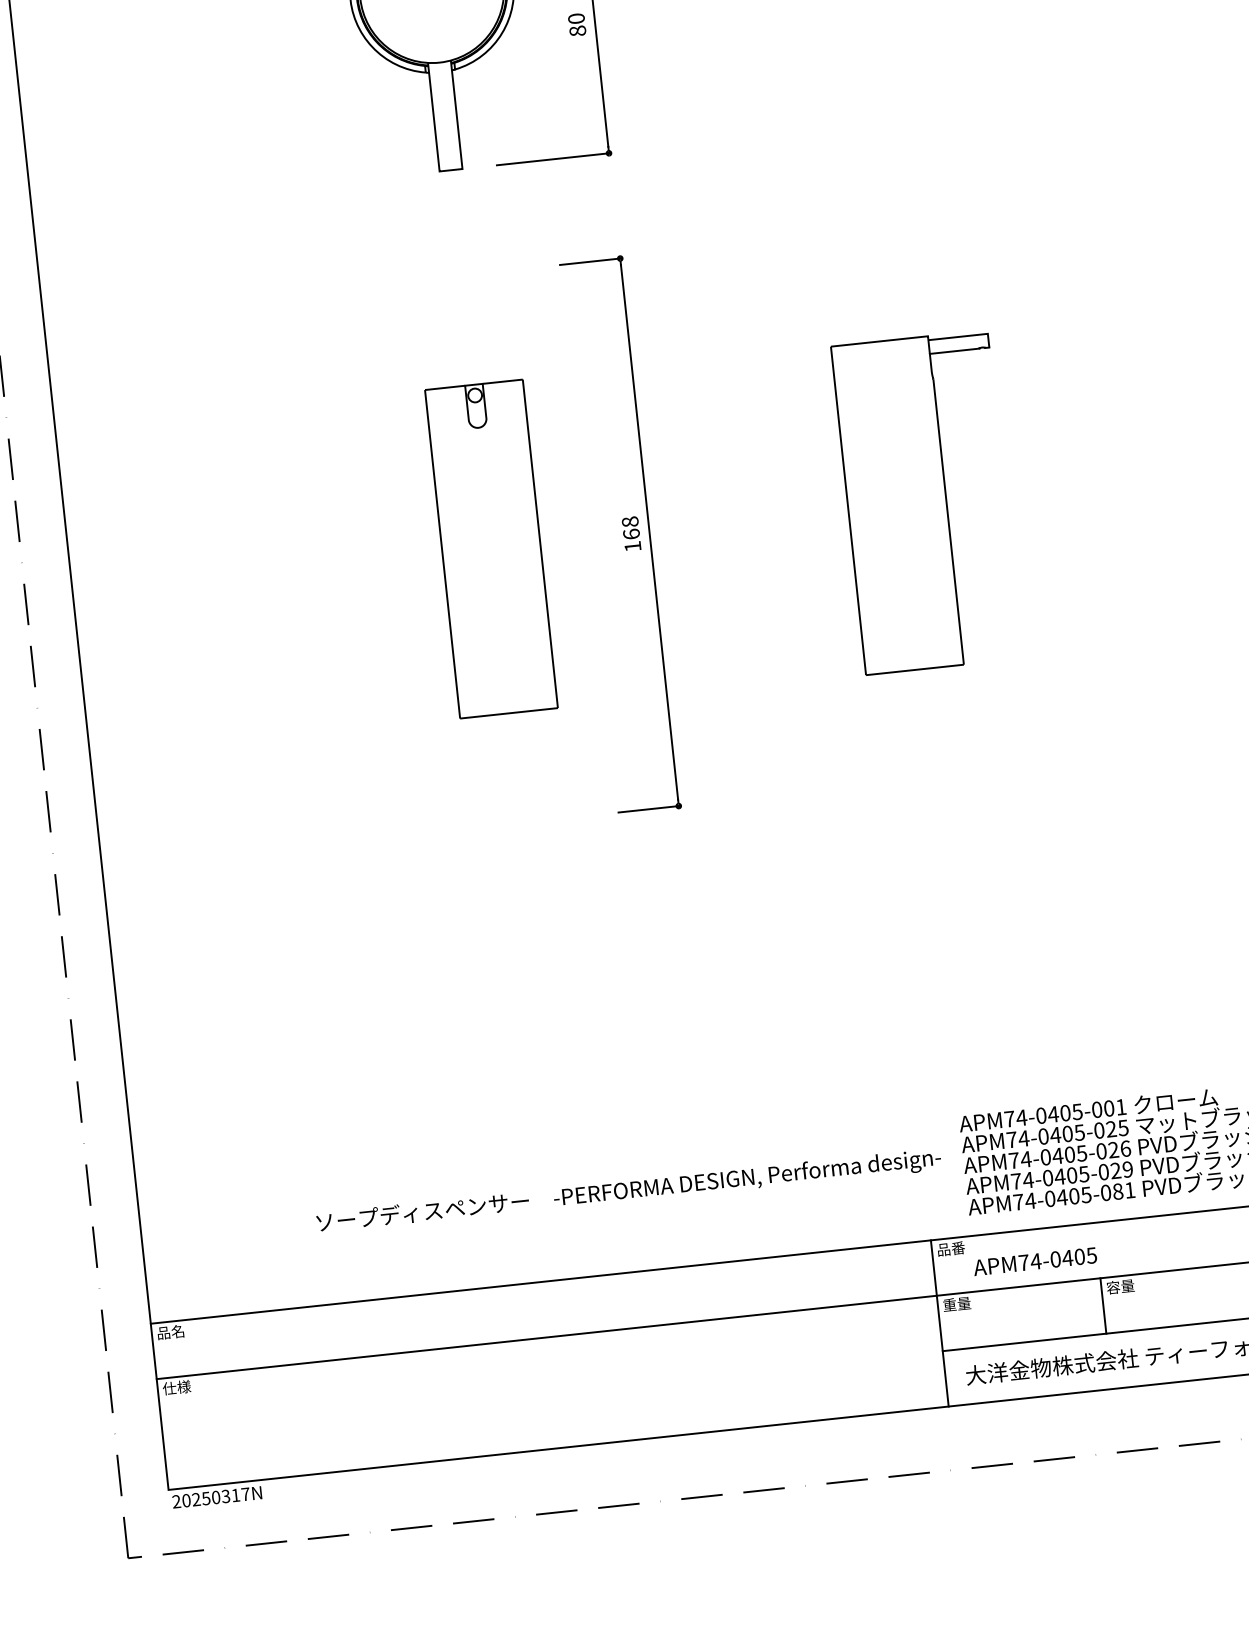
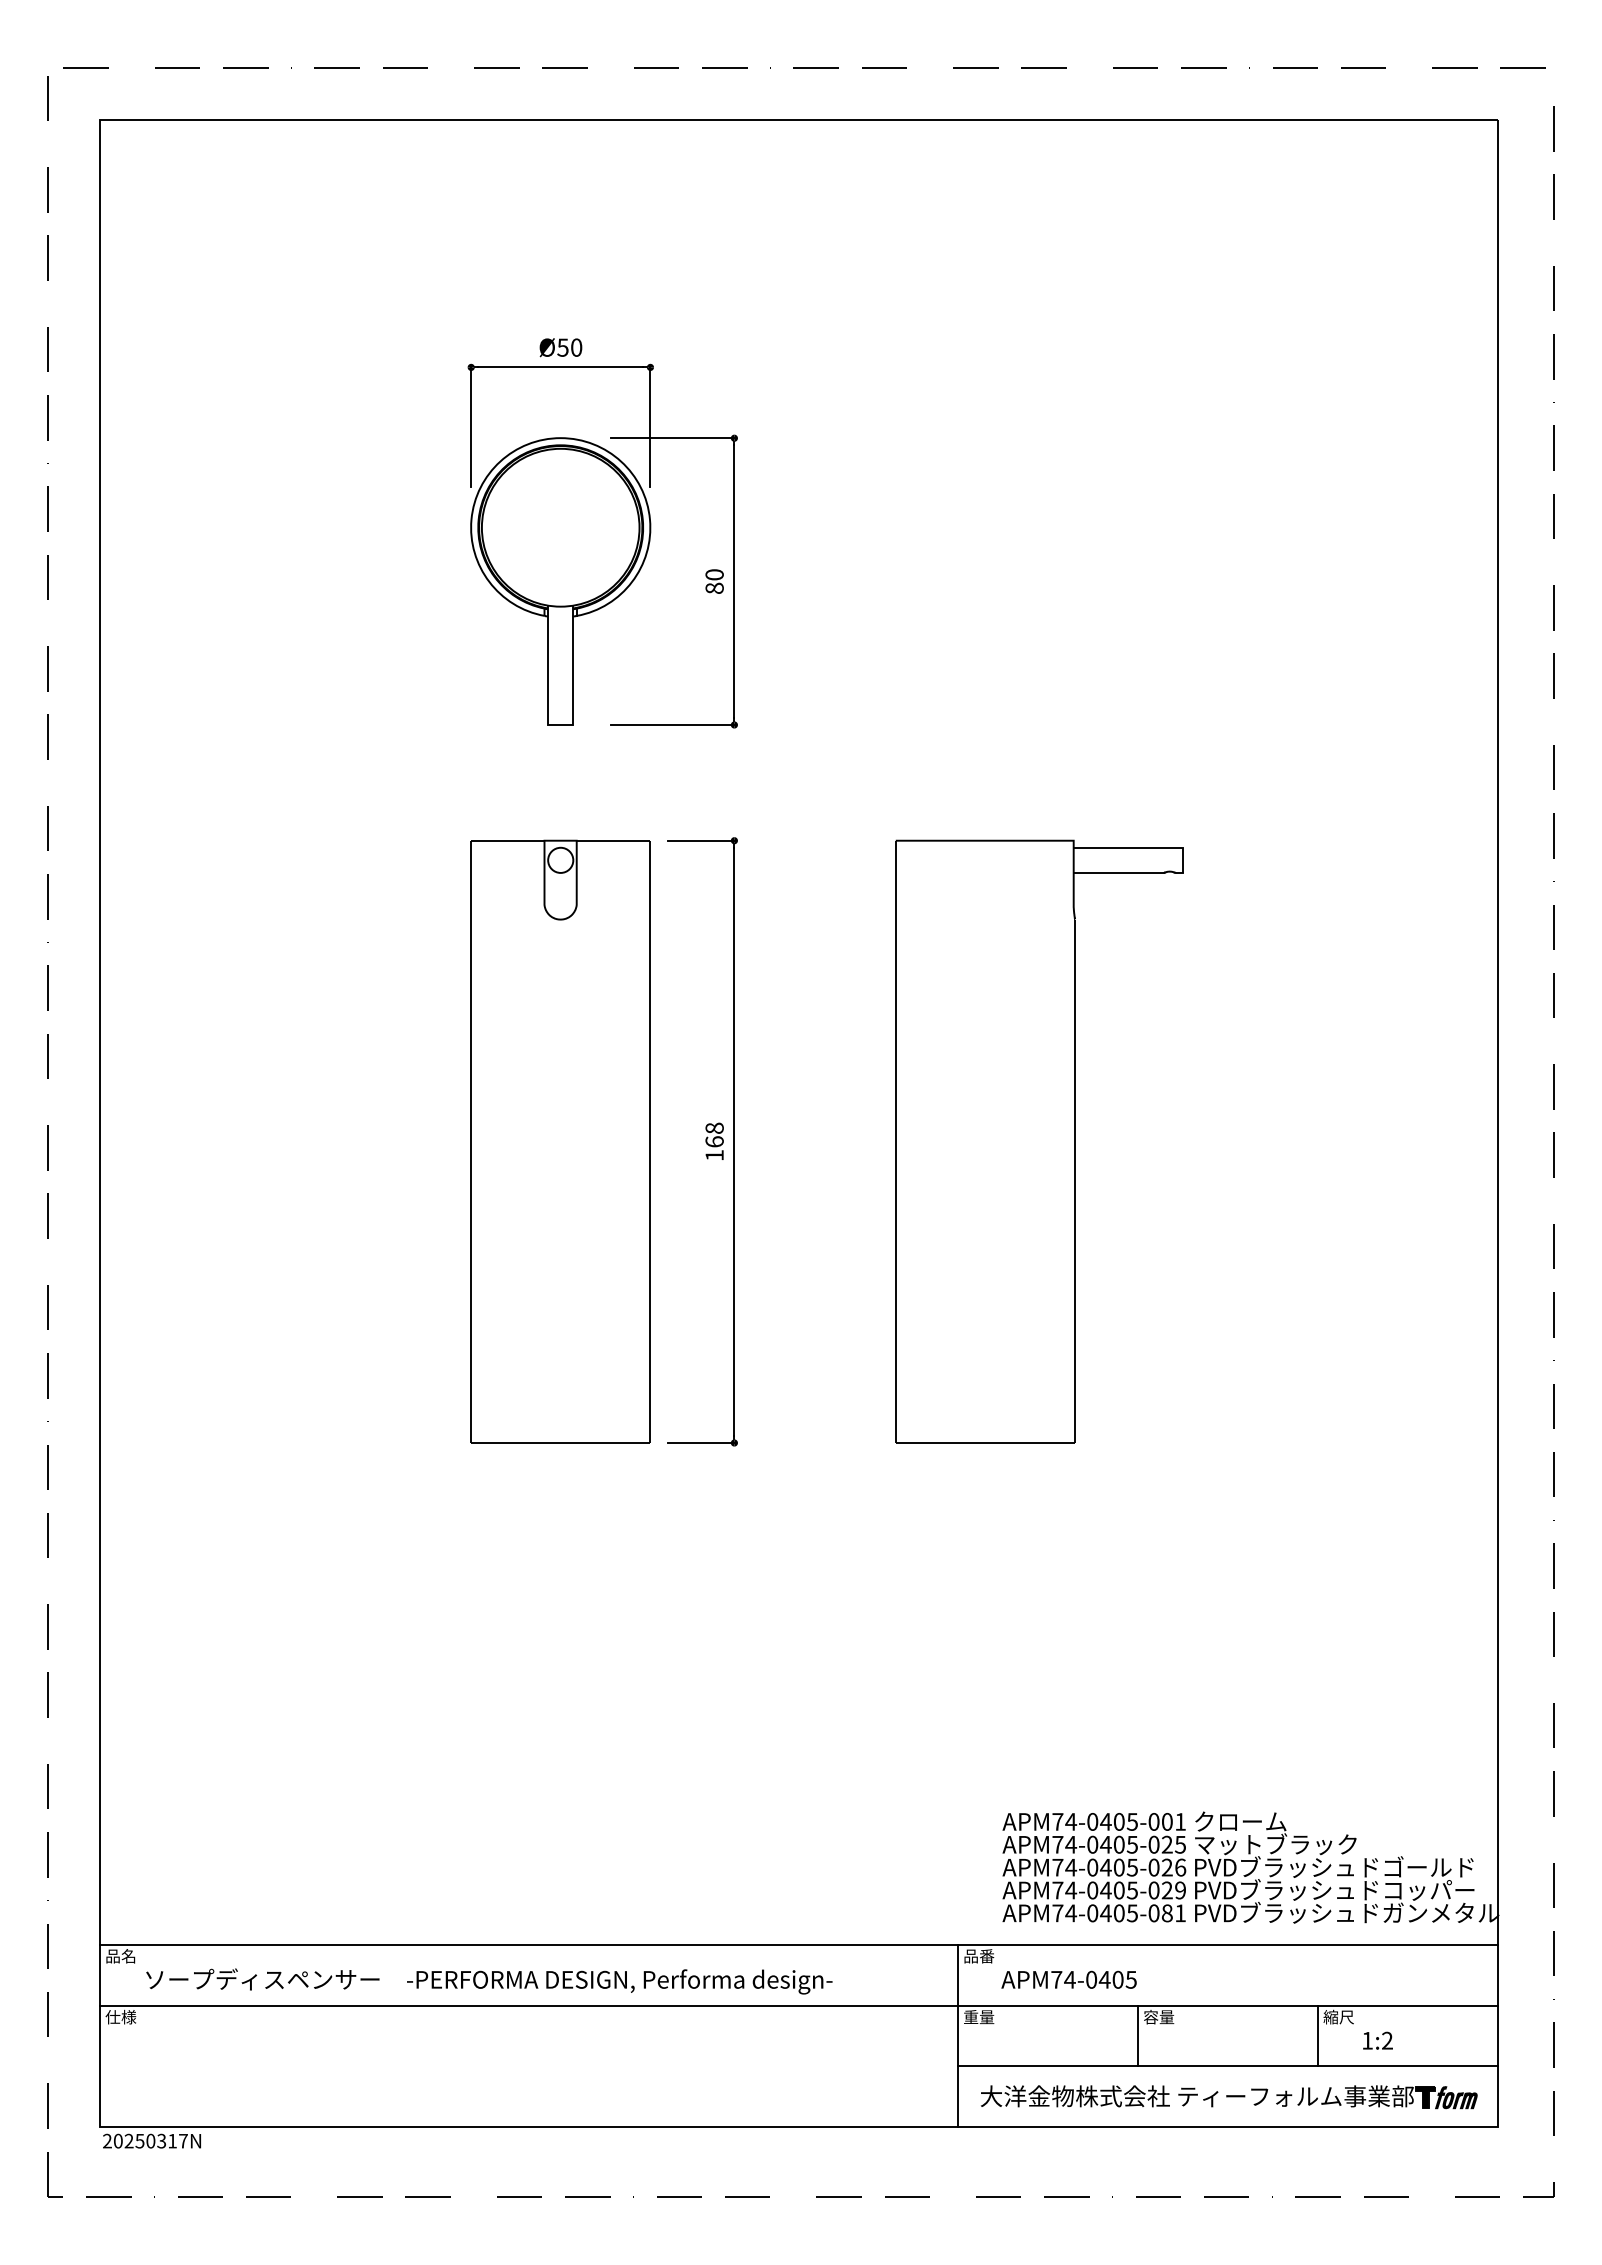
part: (926, 502) -> (1039, 1141), size x1.67
part: (491, 548) -> (560, 1141), size x1.67
text: (629, 1191) -> (489, 1981), moved

